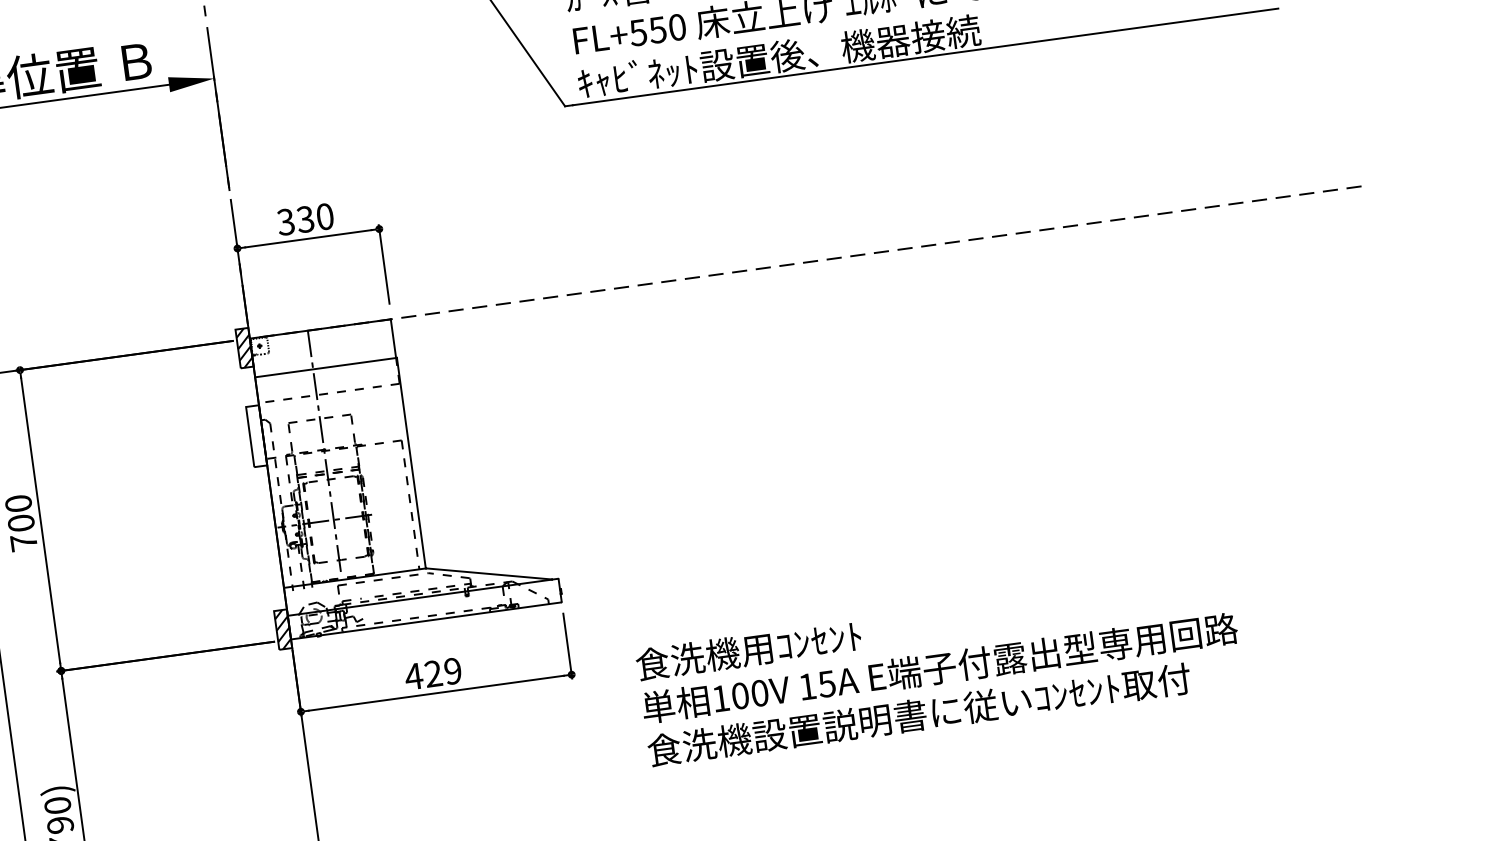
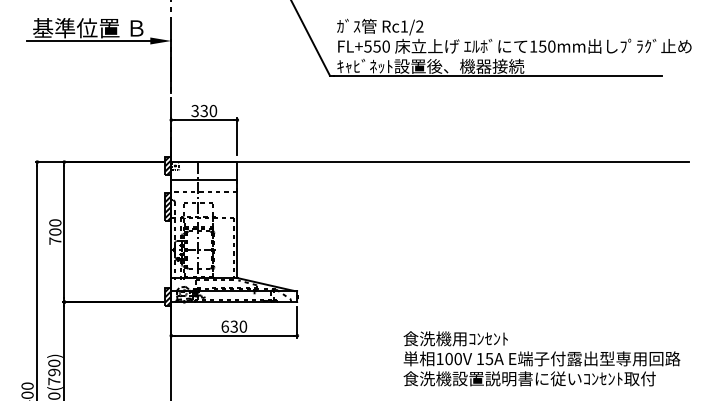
line: (806, 263) -> (430, 162), dashed -> solid
hatch: (257, 437) -> (168, 207), added
text: (938, 667) -> (541, 358), moved
text: (433, 673) -> (234, 326), 429 -> 630

